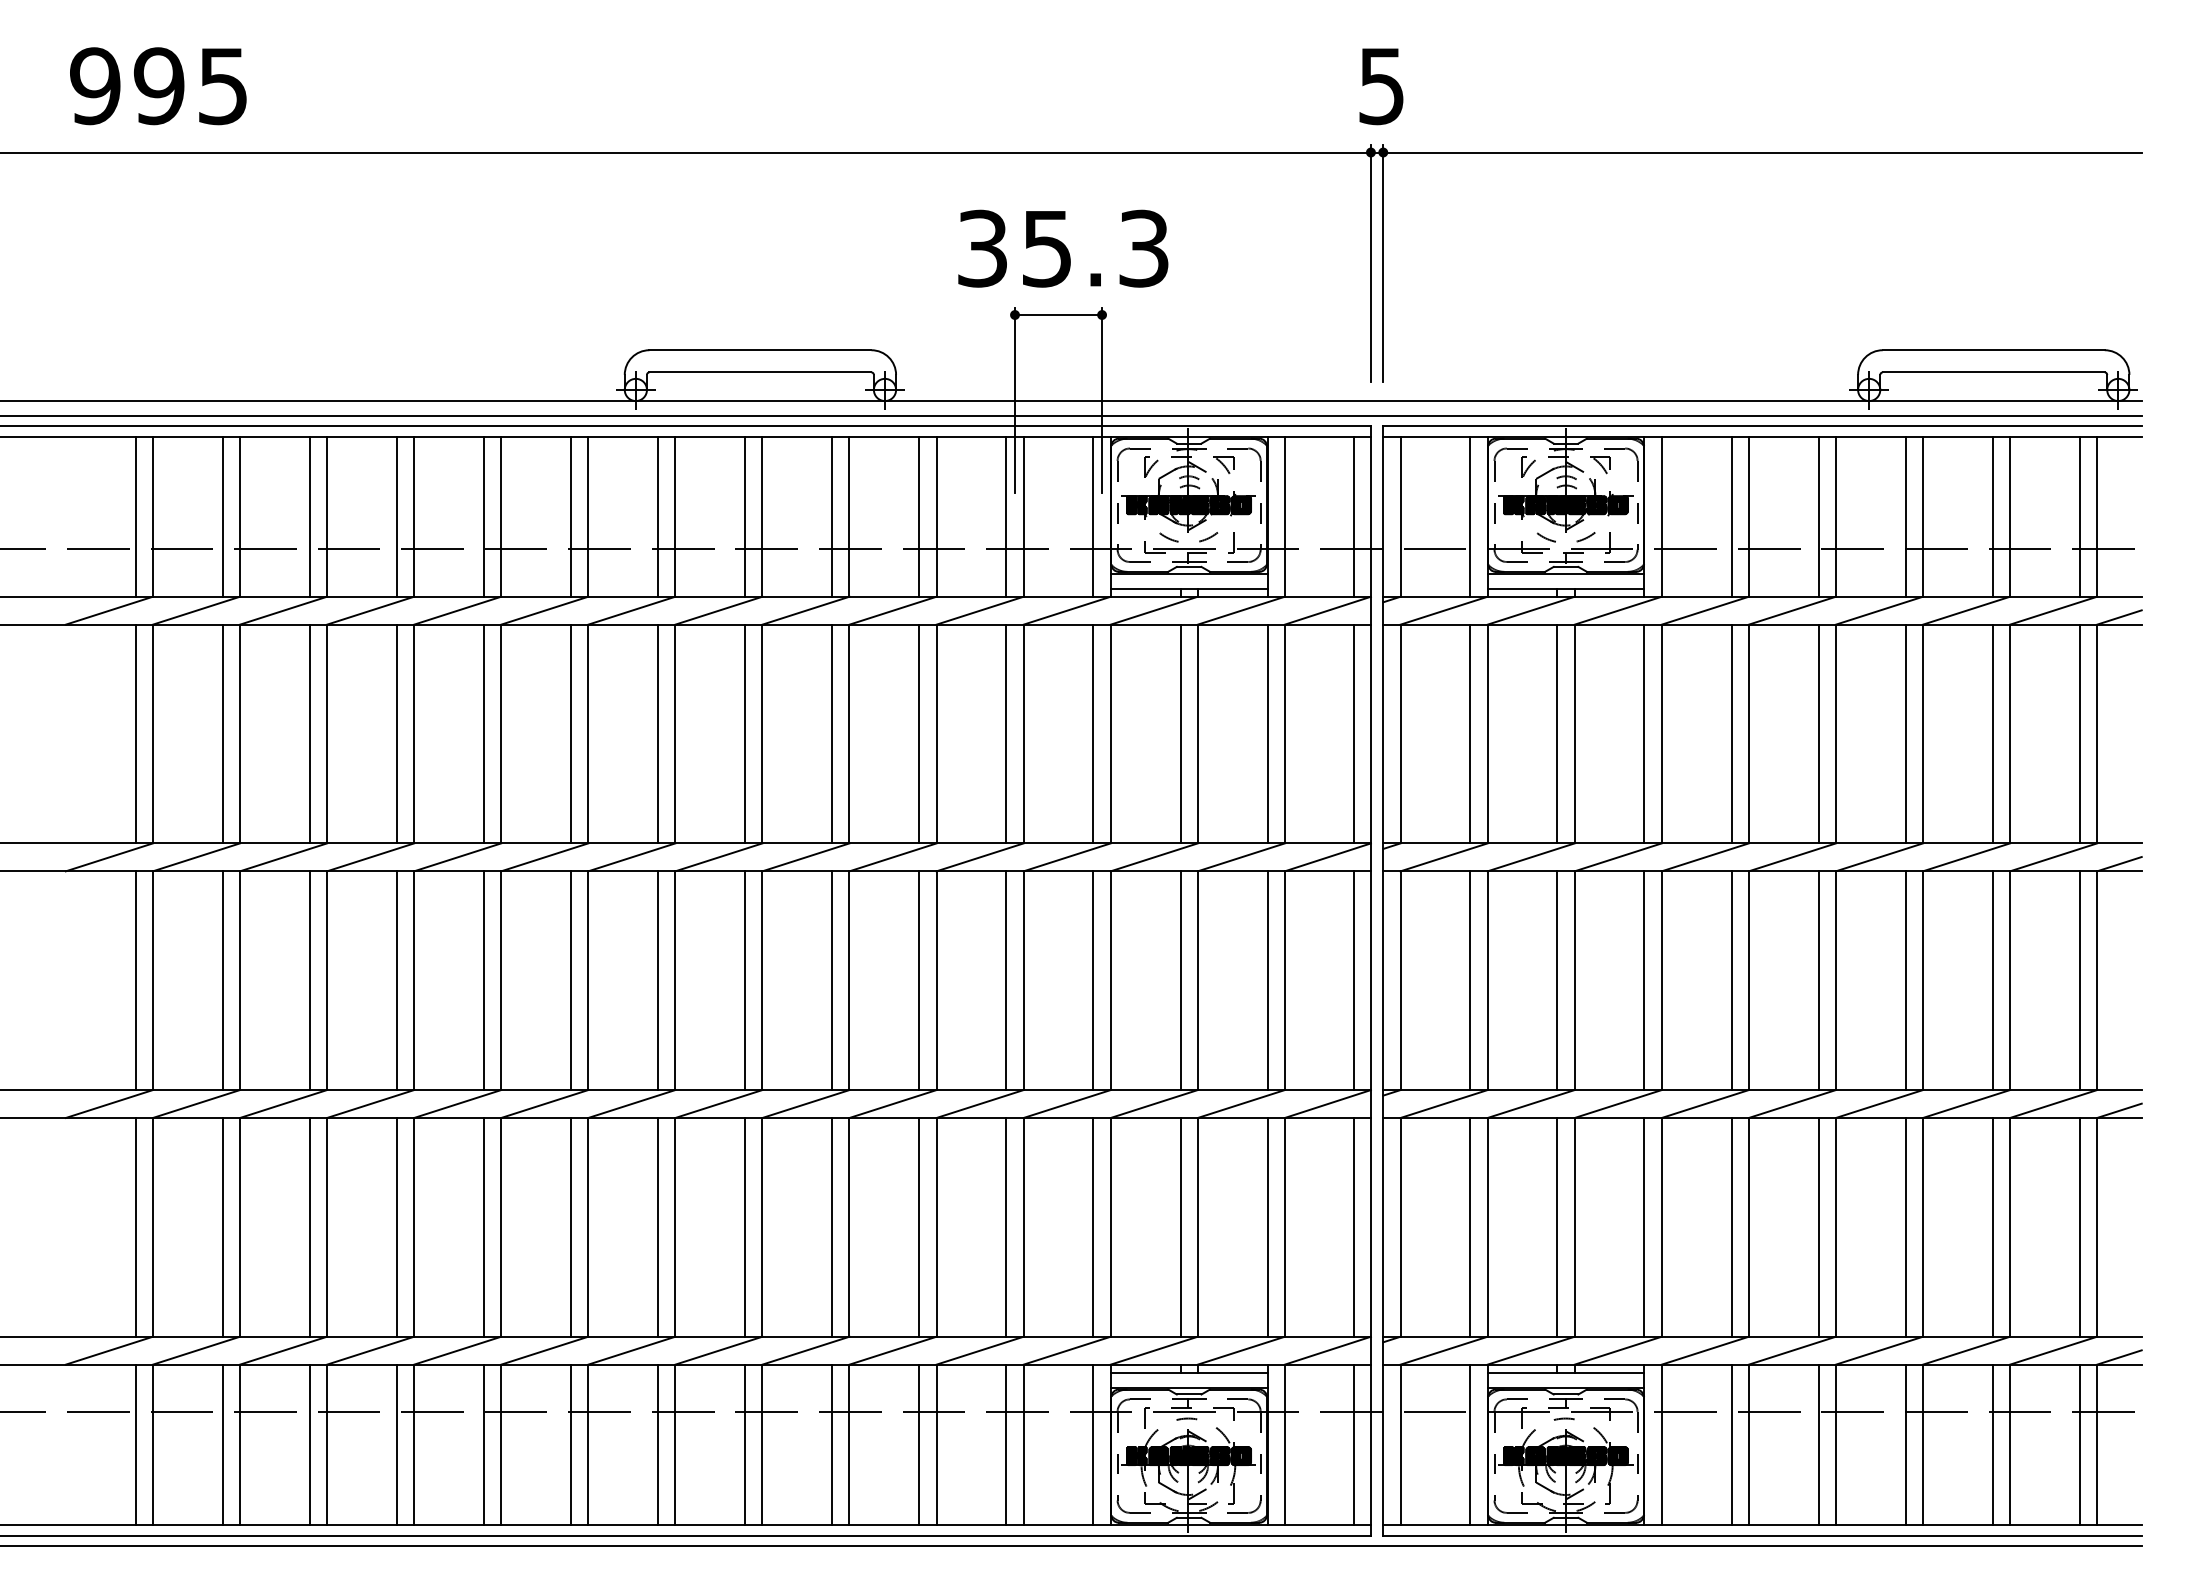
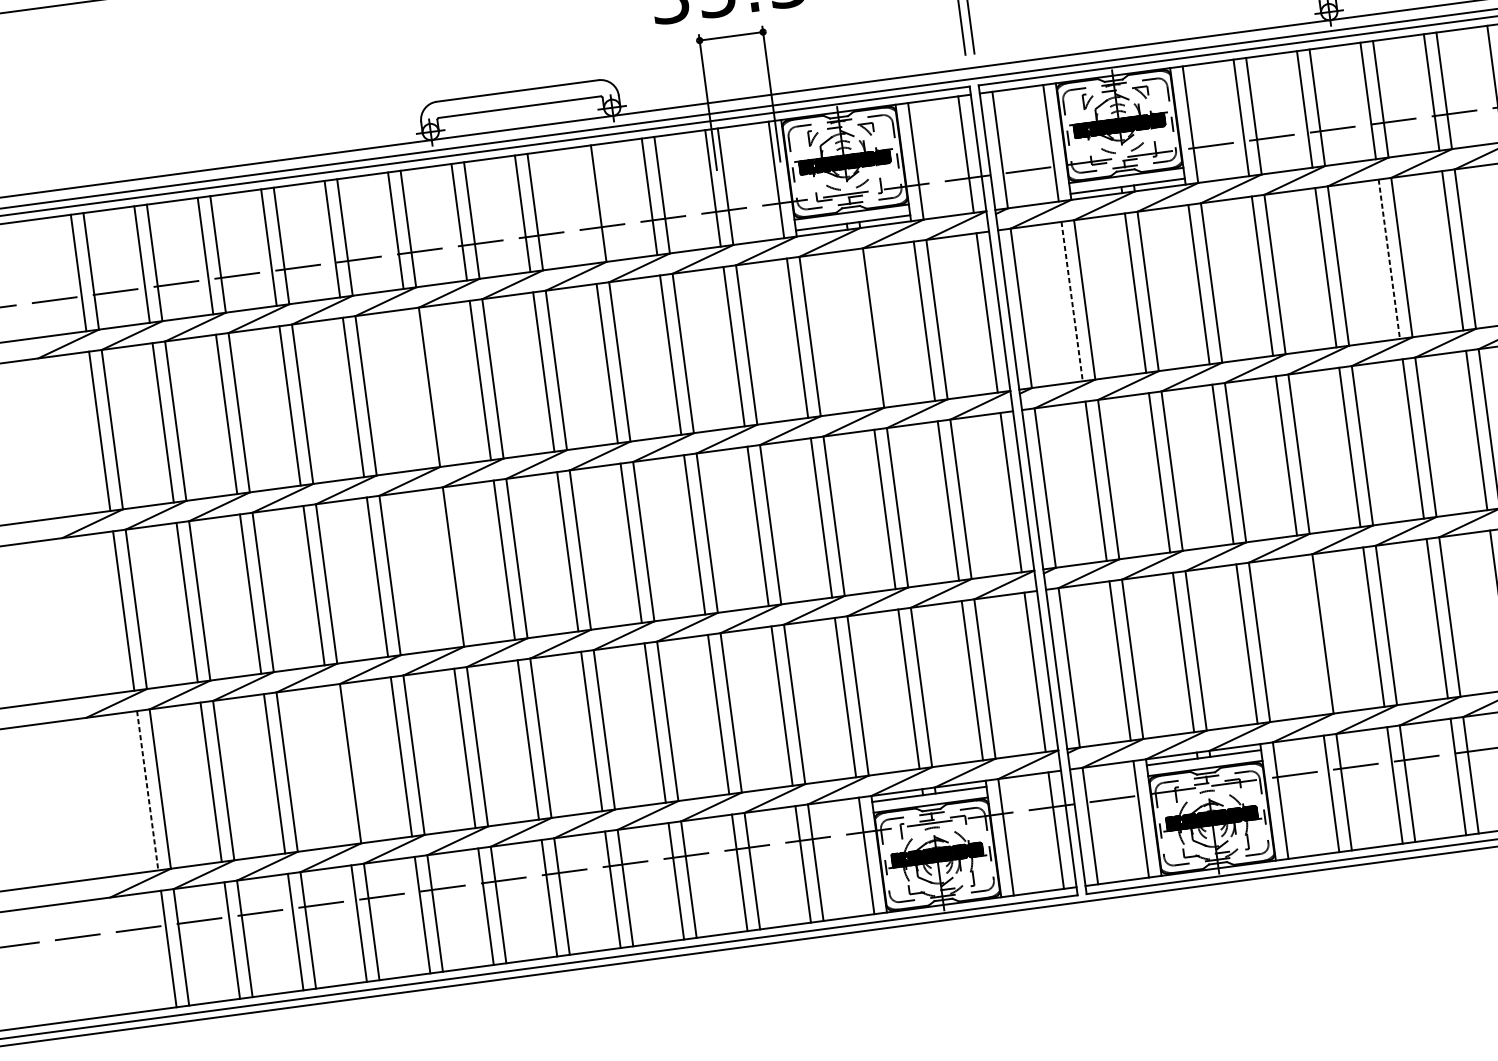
line: (832, 516) -> (586, 205), removed
line: (571, 733) -> (417, 388), removed
line: (1180, 733) -> (860, 329), removed
line: (1470, 734) -> (1072, 301), solid -> dashed
line: (1905, 734) -> (1389, 259), solid -> dashed
line: (571, 980) -> (441, 568), removed
line: (135, 1227) -> (147, 790), solid -> dashed
line: (396, 1227) -> (337, 765), removed
line: (1731, 1227) -> (1310, 635), removed

